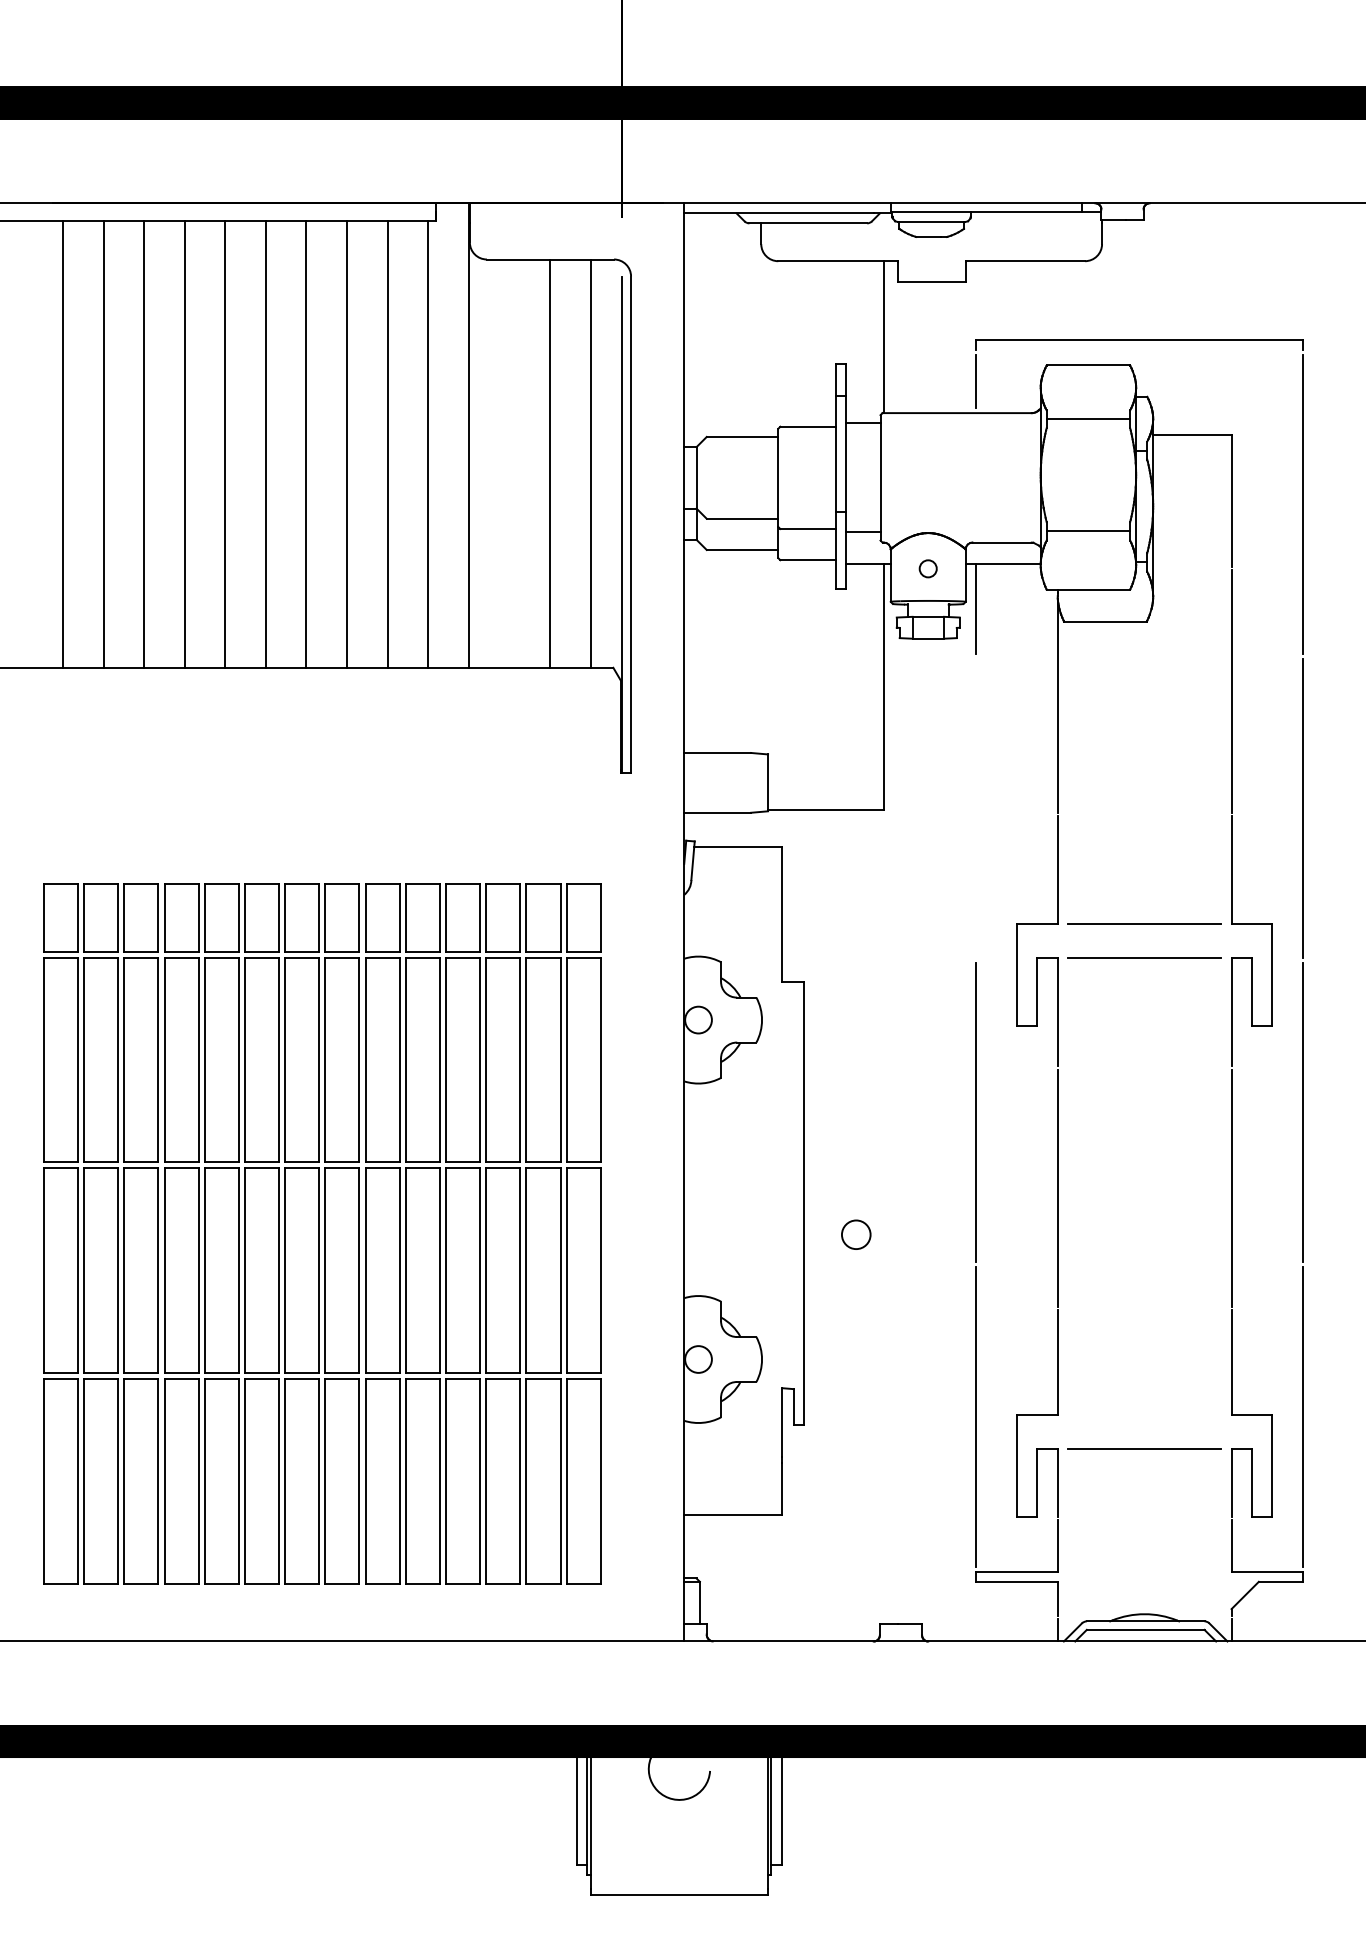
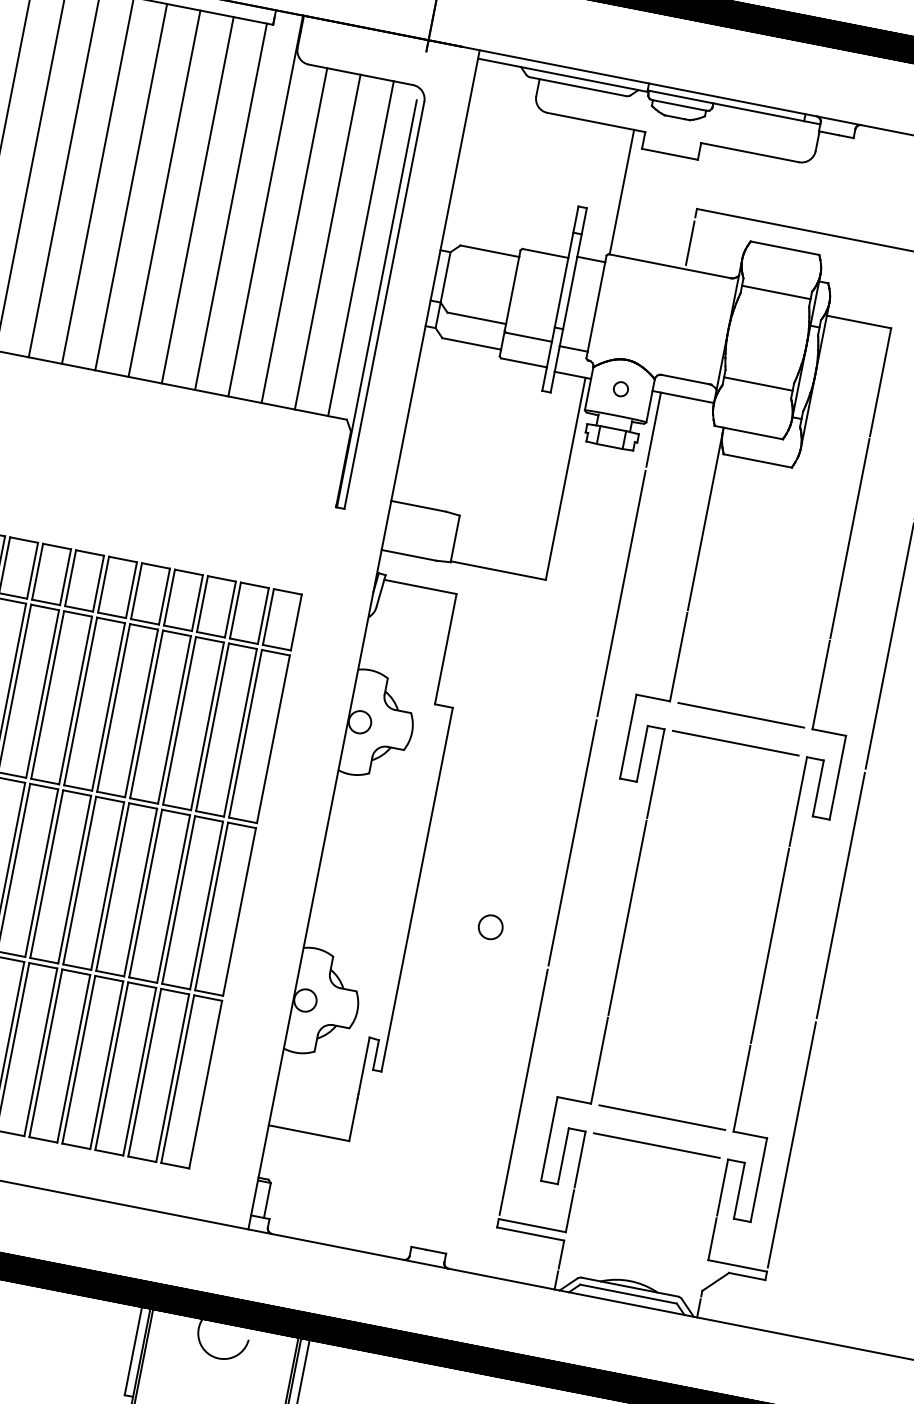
line: (509, 463) -> (294, 235), added
line: (975, 808) -> (621, 593), added
circle: (856, 1234) -> (490, 927), moved
line: (1144, 1414) -> (662, 1117), added

